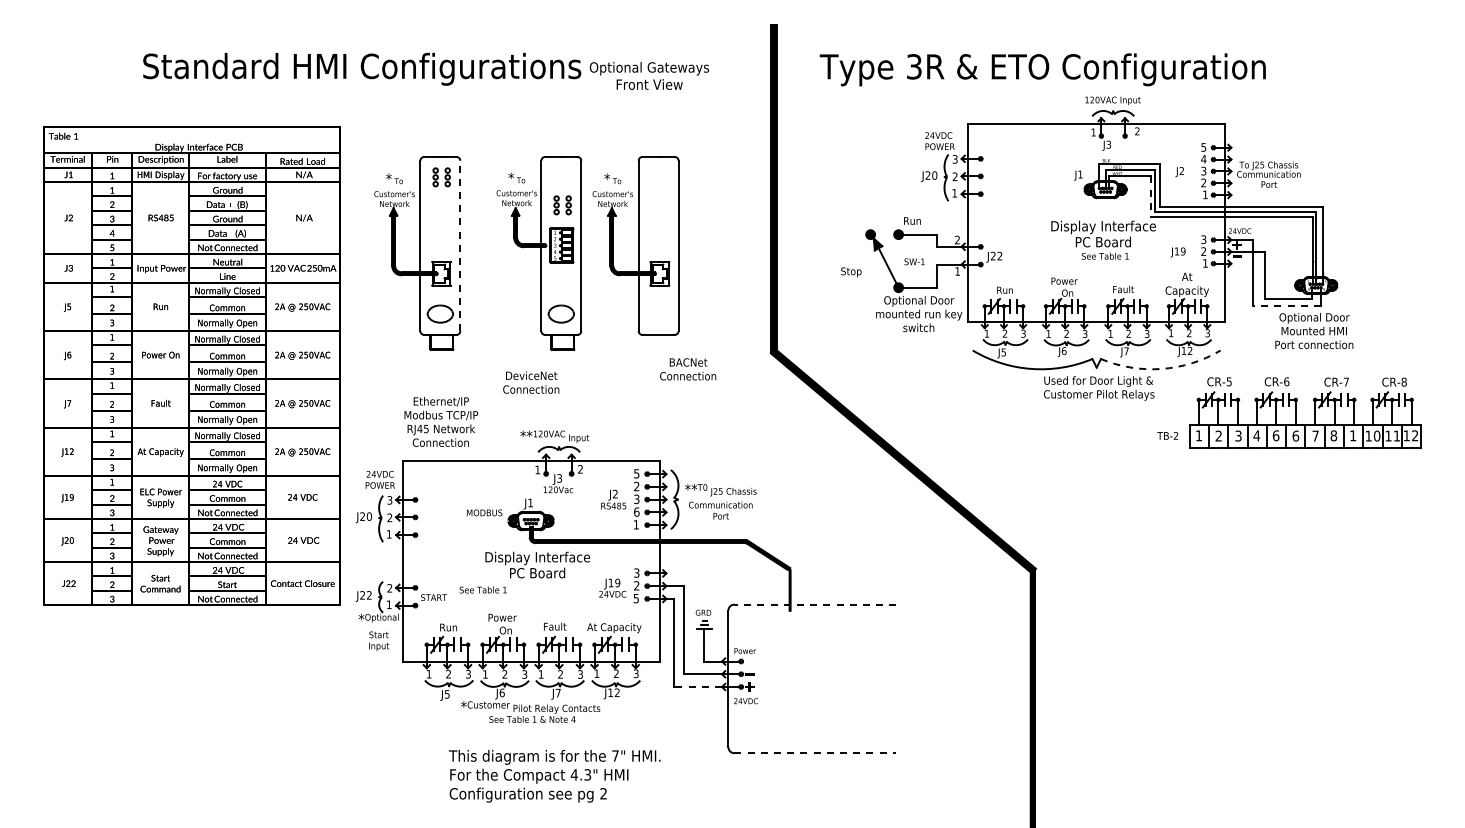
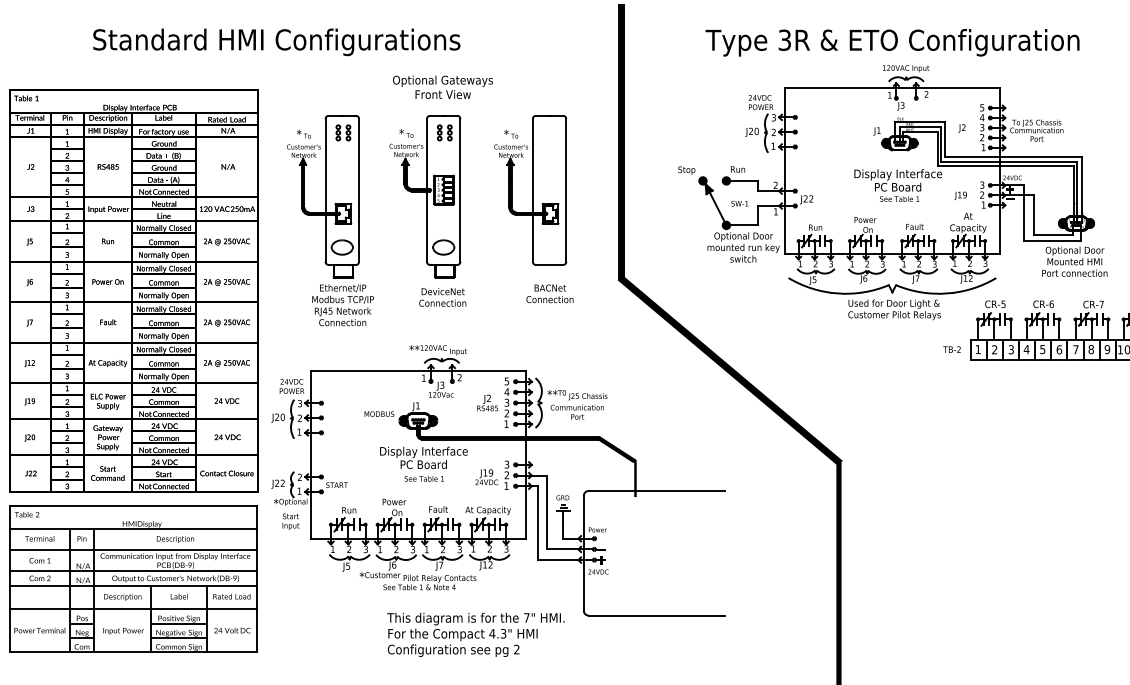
text: (1042, 69) -> (892, 42), moved
text: (649, 75) -> (443, 86), moved
line: (1150, 197) -> (937, 149), dashed -> solid
part: (562, 205) -> (444, 133), moved
line: (460, 245) -> (359, 190), dashed -> solid
part: (635, 245) -> (530, 190), moved
text: (851, 272) -> (686, 170), moved
line: (1287, 306) -> (1052, 241), dashed -> solid
arc: (1161, 368) -> (946, 293), dashed -> solid
text: (531, 382) -> (443, 297), moved
text: (441, 421) -> (343, 304), moved
text: (1275, 435) -> (1042, 349), 6 -> 5
text: (1352, 435) -> (1106, 349), 1 -> 9
text: (636, 486) -> (506, 392), 2 -> 4
text: (636, 511) -> (506, 412), 6 -> 2
text: (482, 589) -> (423, 478), moved
text: (635, 598) -> (505, 485), 5 -> 1
line: (814, 604) -> (655, 490), dashed -> solid
line: (698, 687) -> (558, 560), dashed -> solid
part: (190, 709) -> (132, 578), added
line: (815, 753) -> (656, 615), dashed -> solid
text: (554, 776) -> (475, 635), moved

